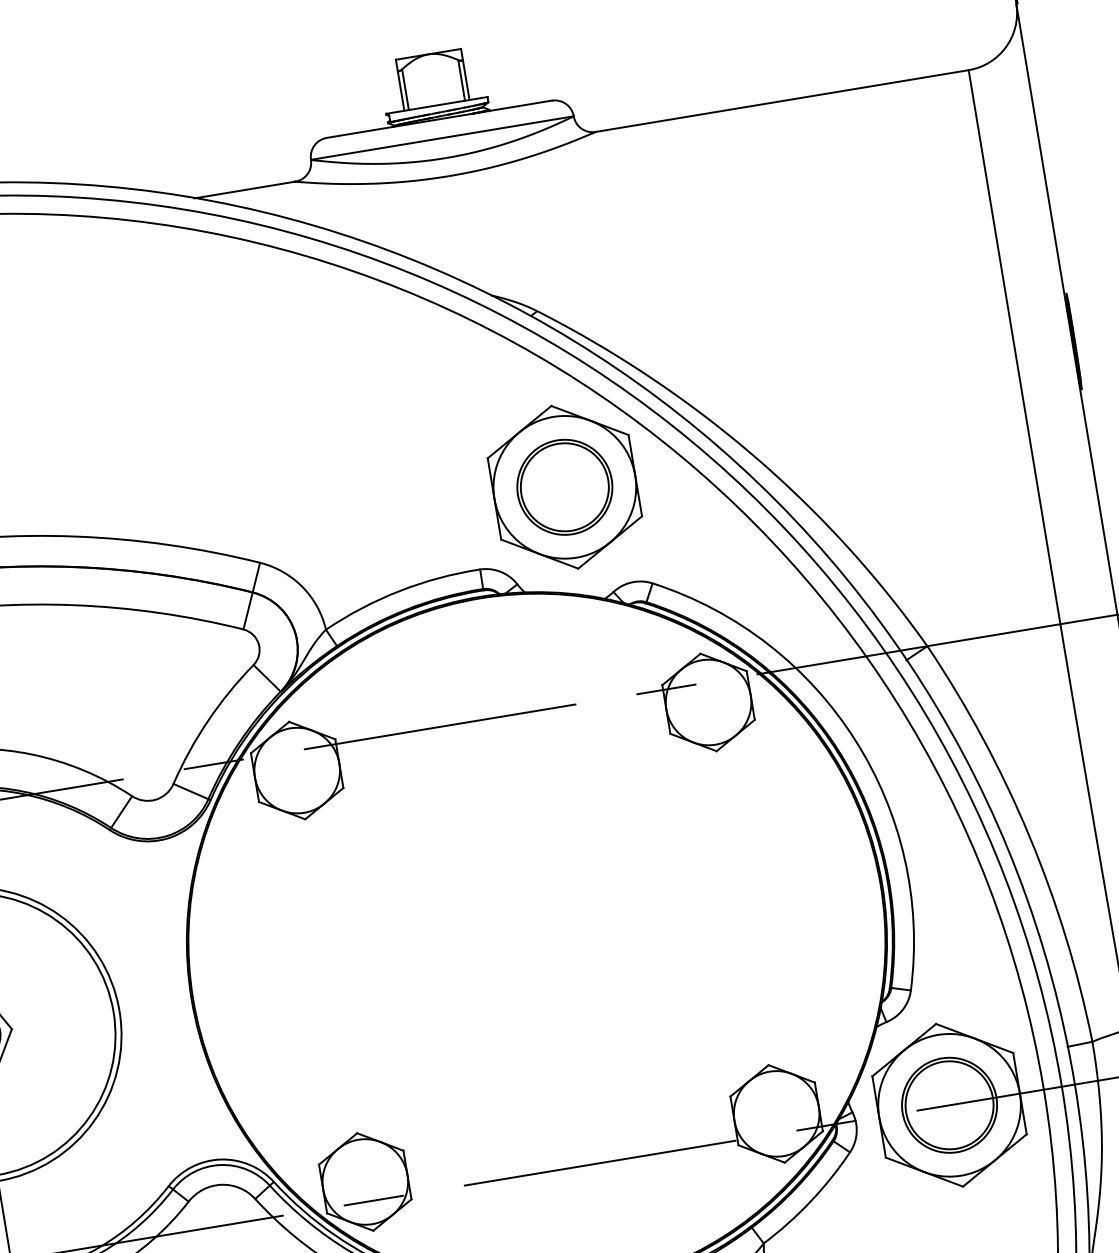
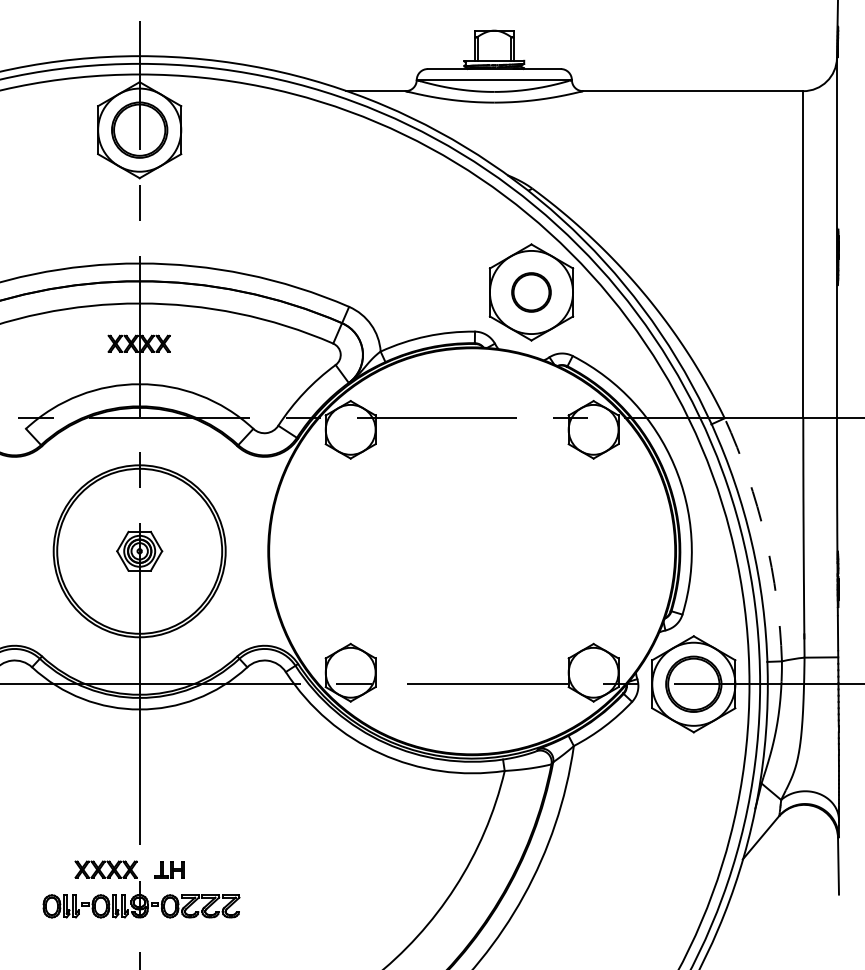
part: (564, 487) -> (531, 292), size x0.7
arc: (1029, 836) -> (765, 537), solid -> dashed

